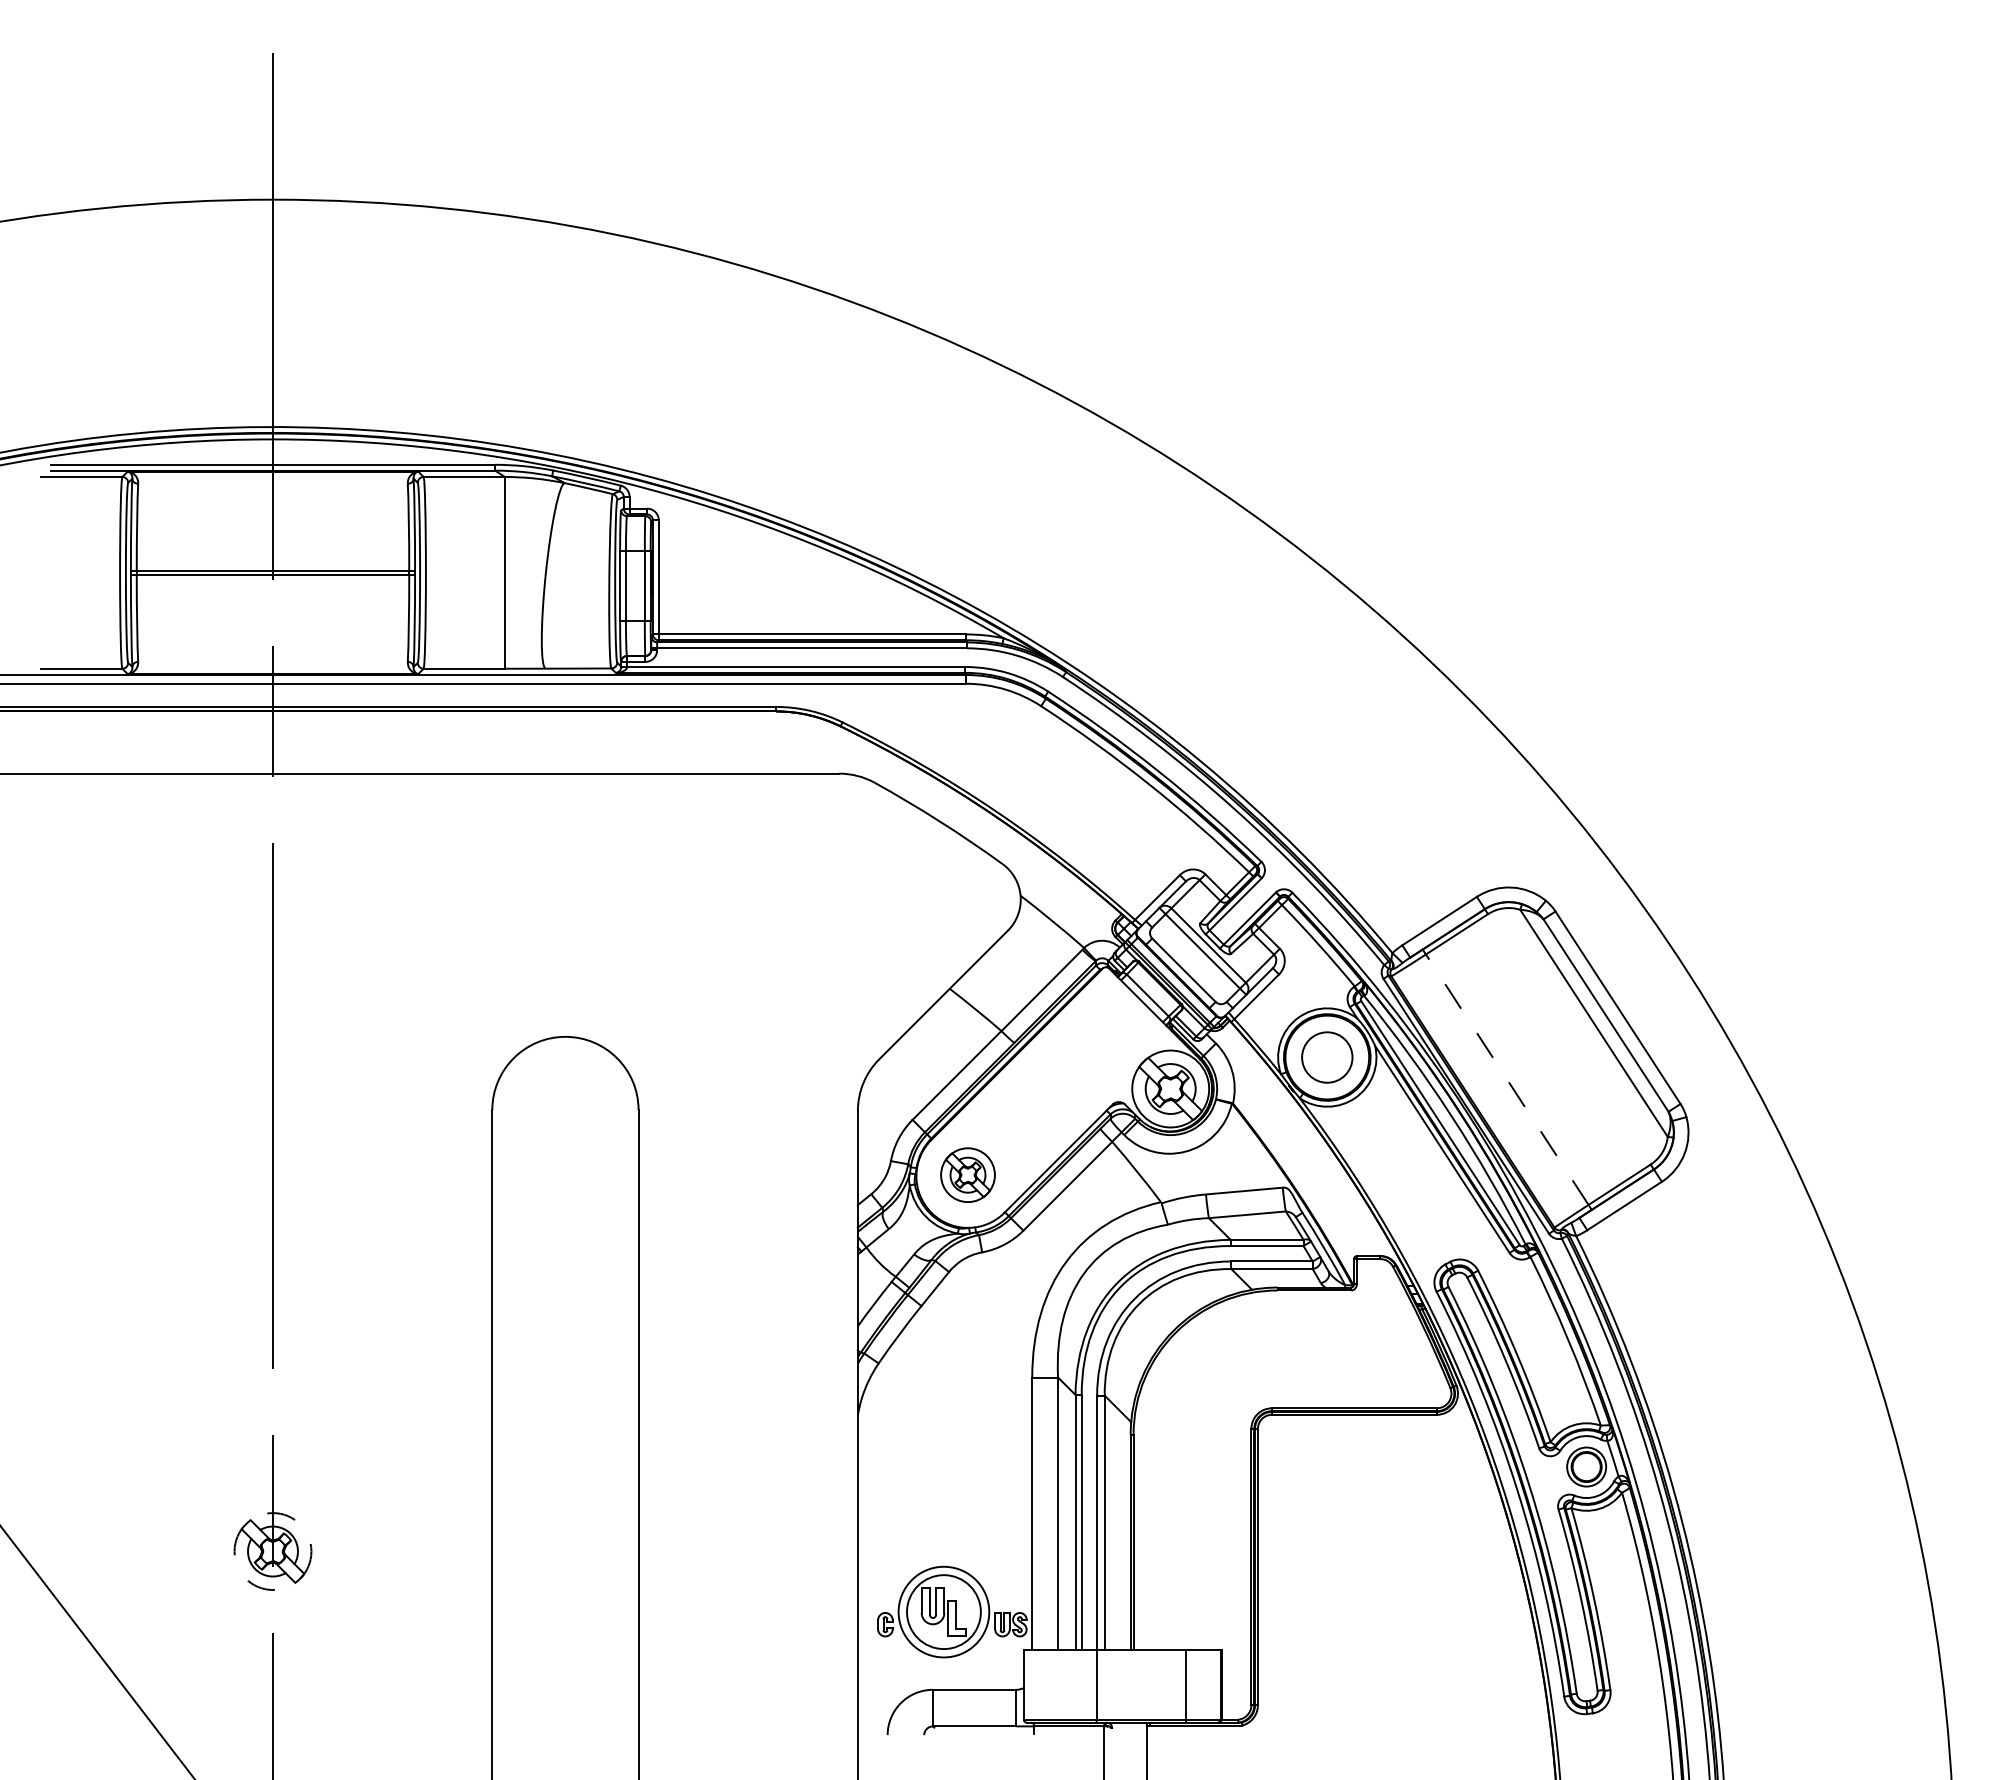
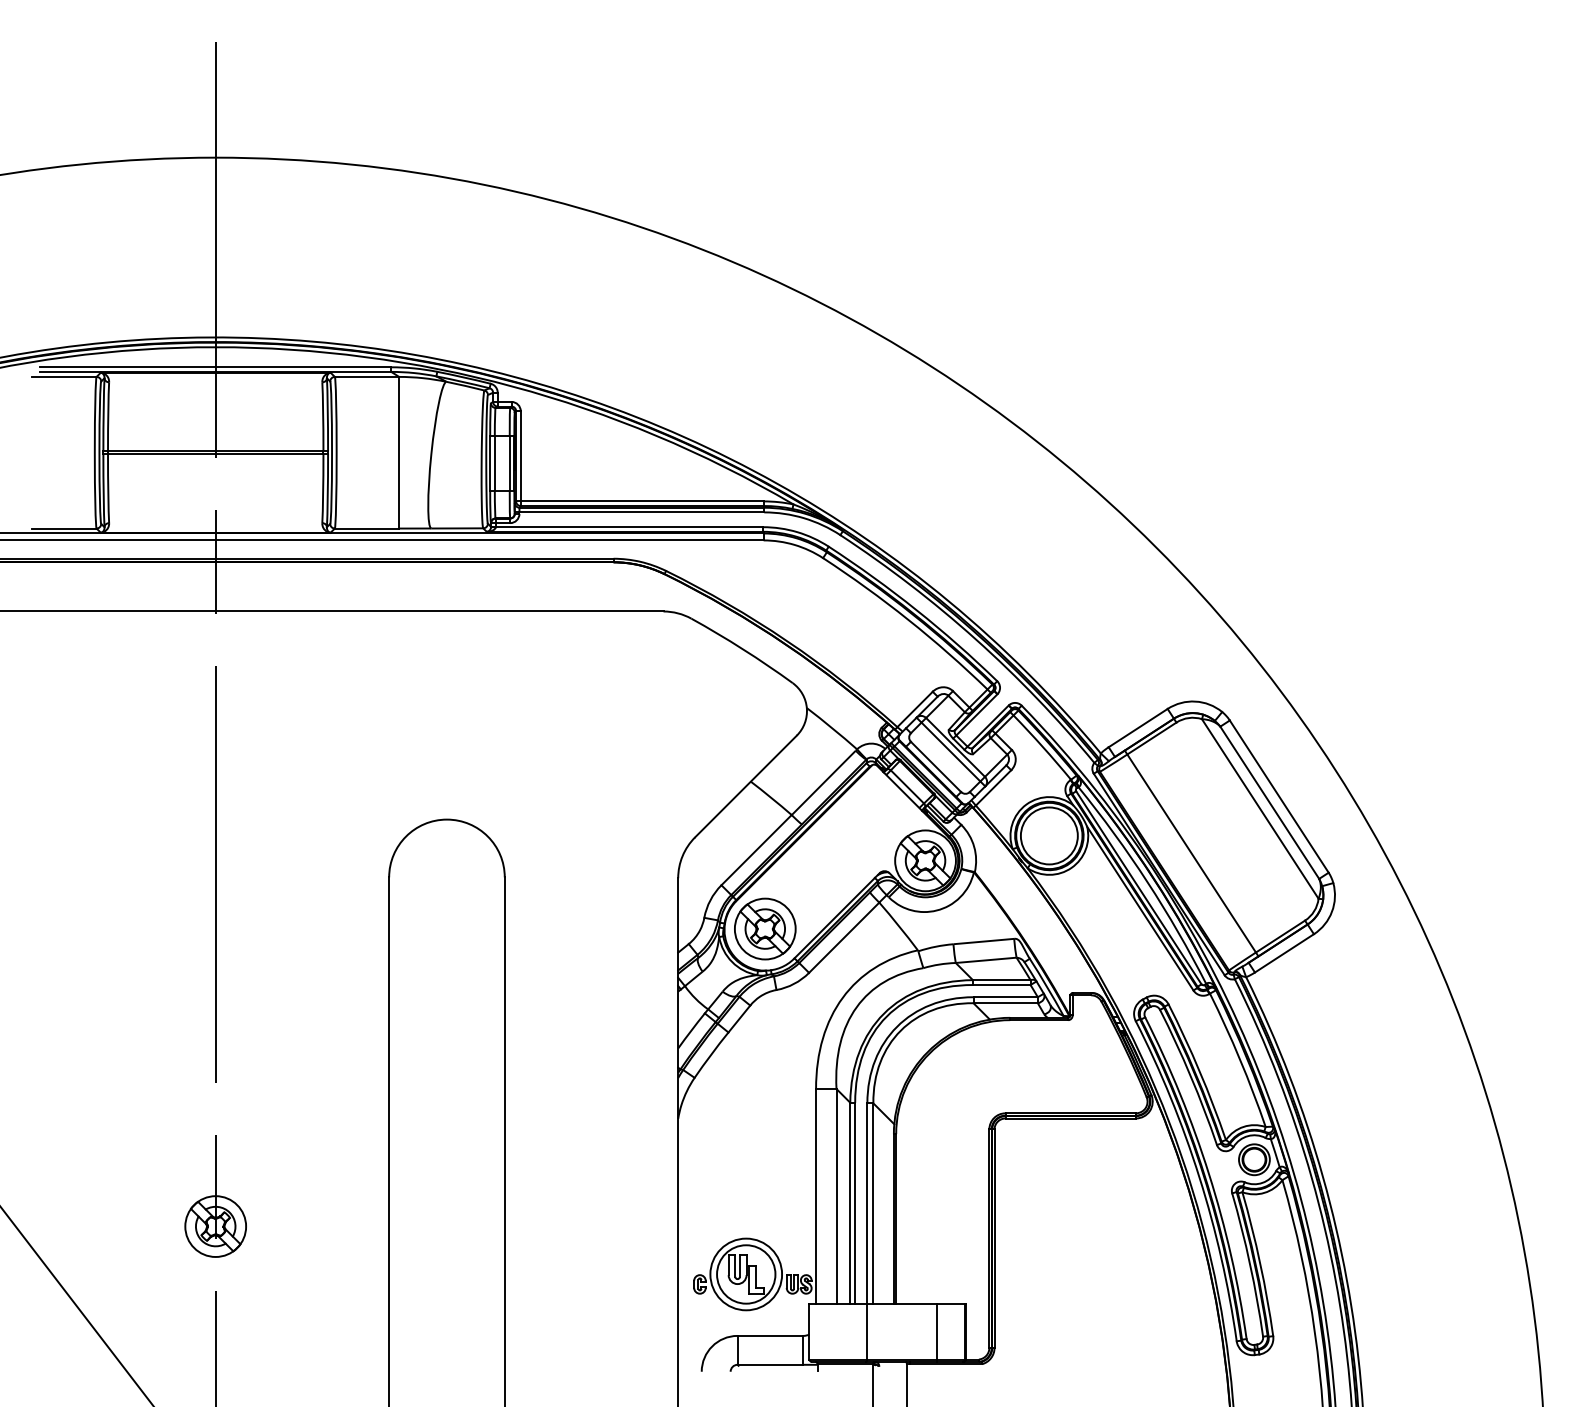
circle: (1327, 1057) -> (1049, 835), size x1.43
line: (1506, 1079) -> (1191, 853), dashed -> solid
part: (967, 1174) -> (764, 928), size x1.43
circle: (272, 1551) -> (215, 1226), dashed -> solid

